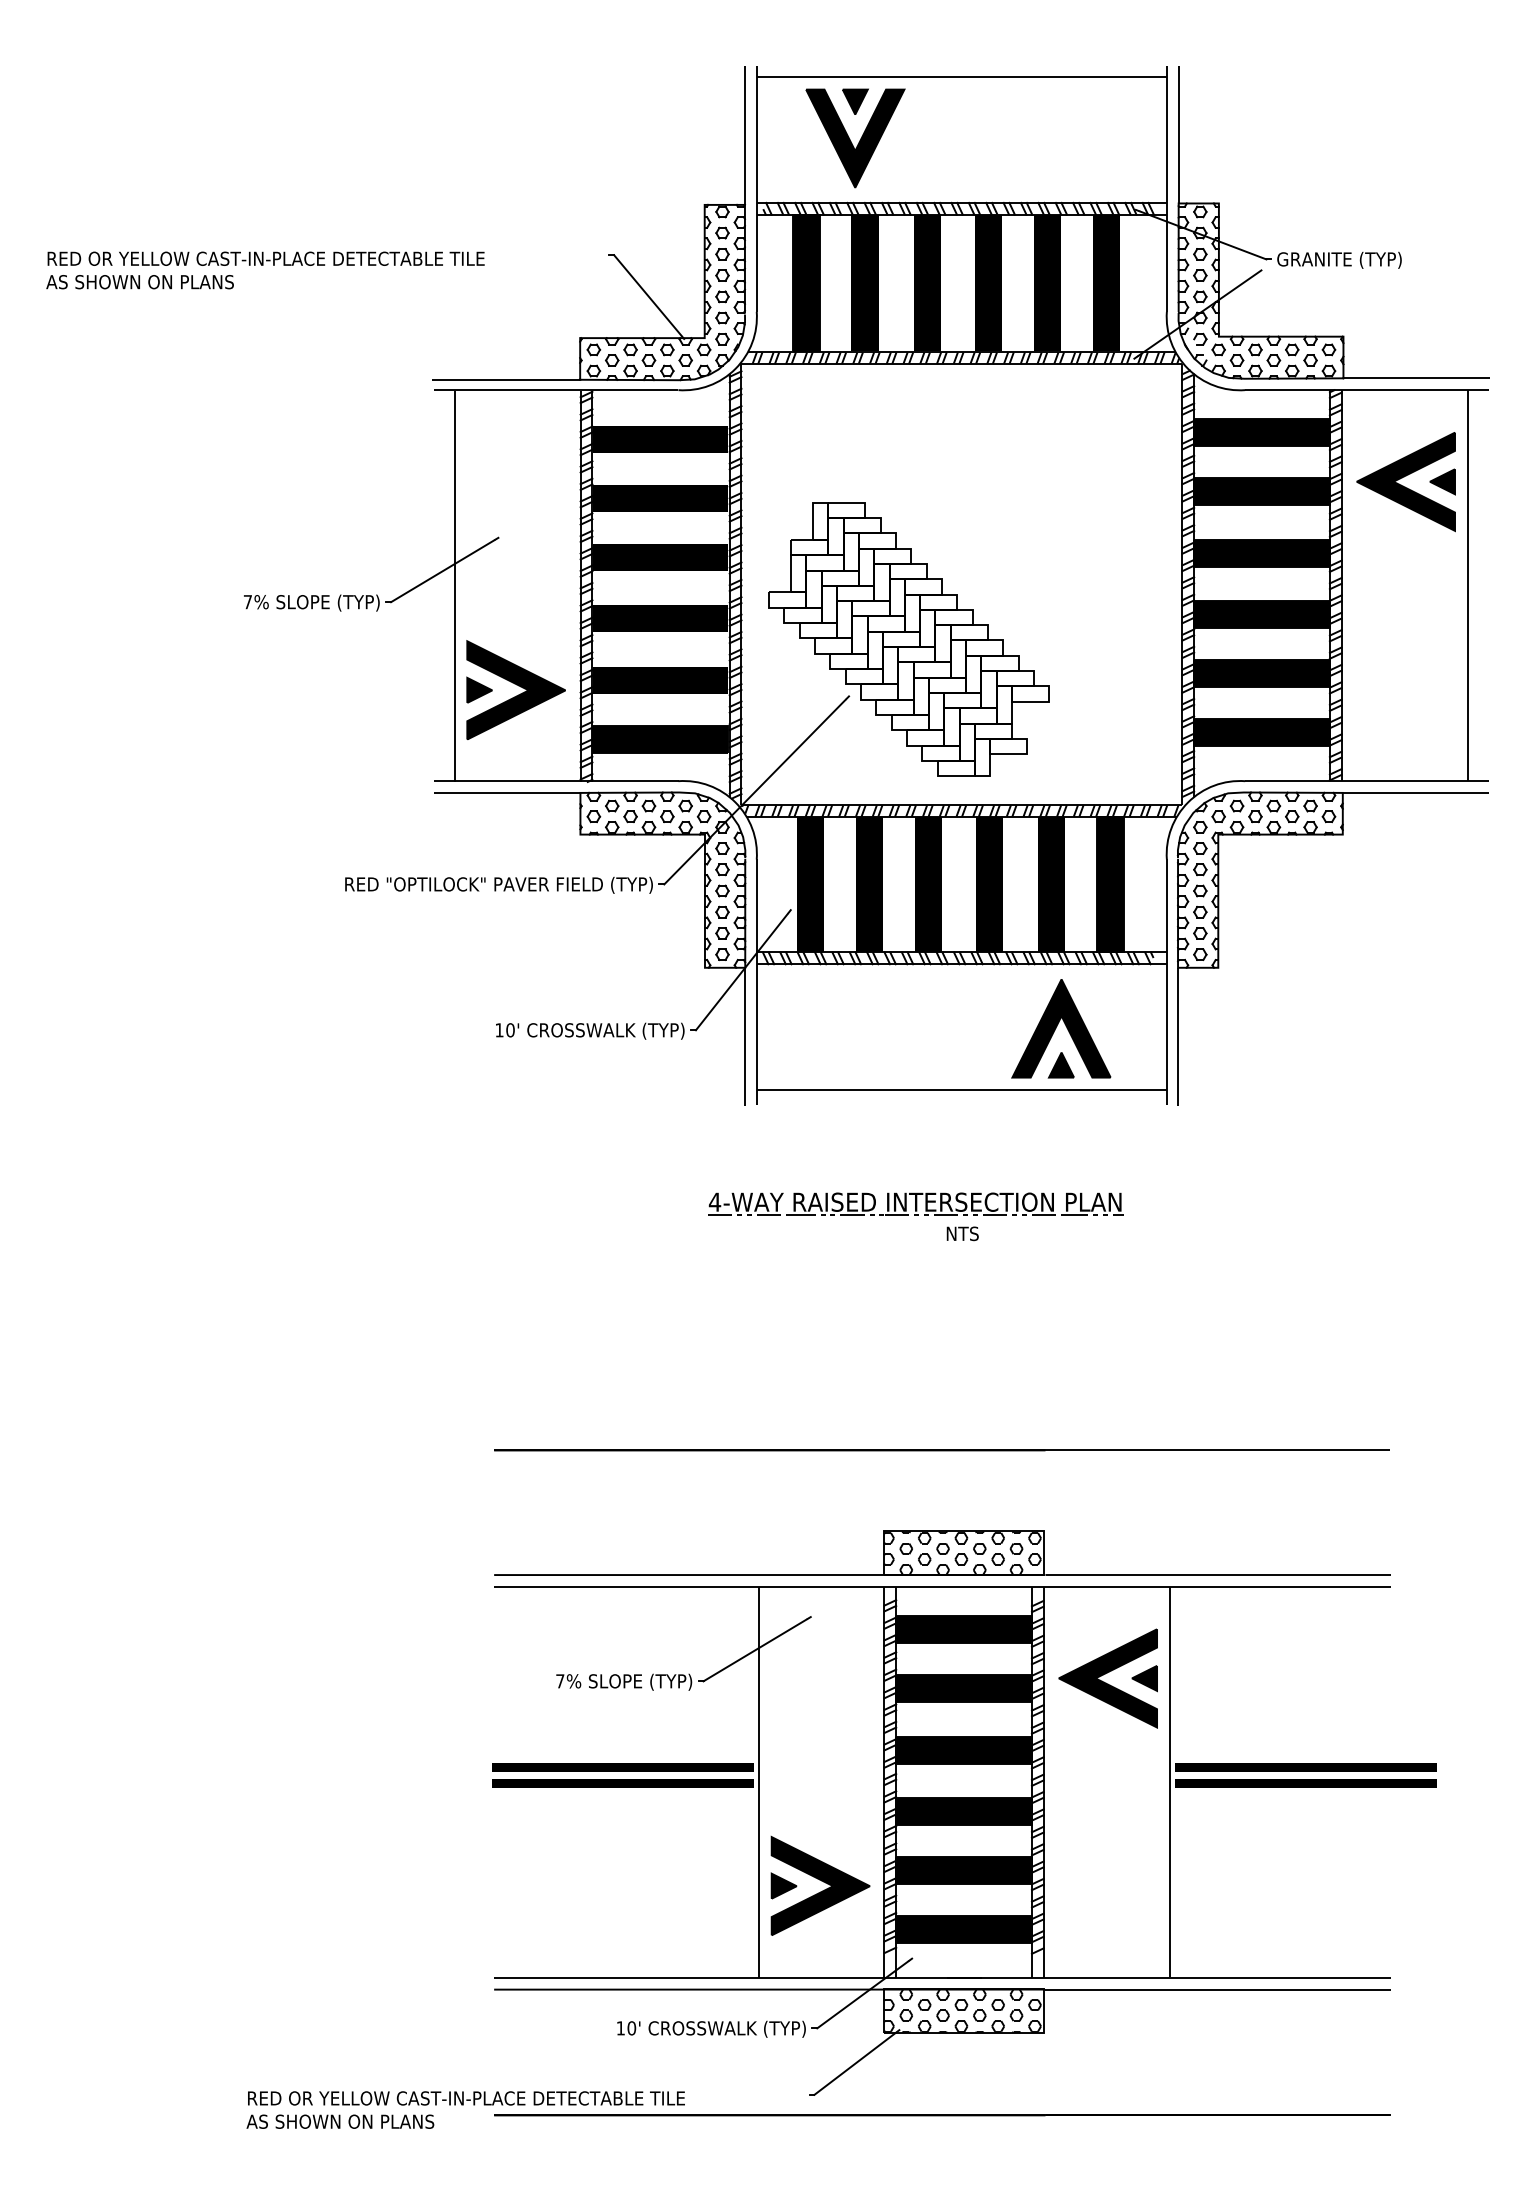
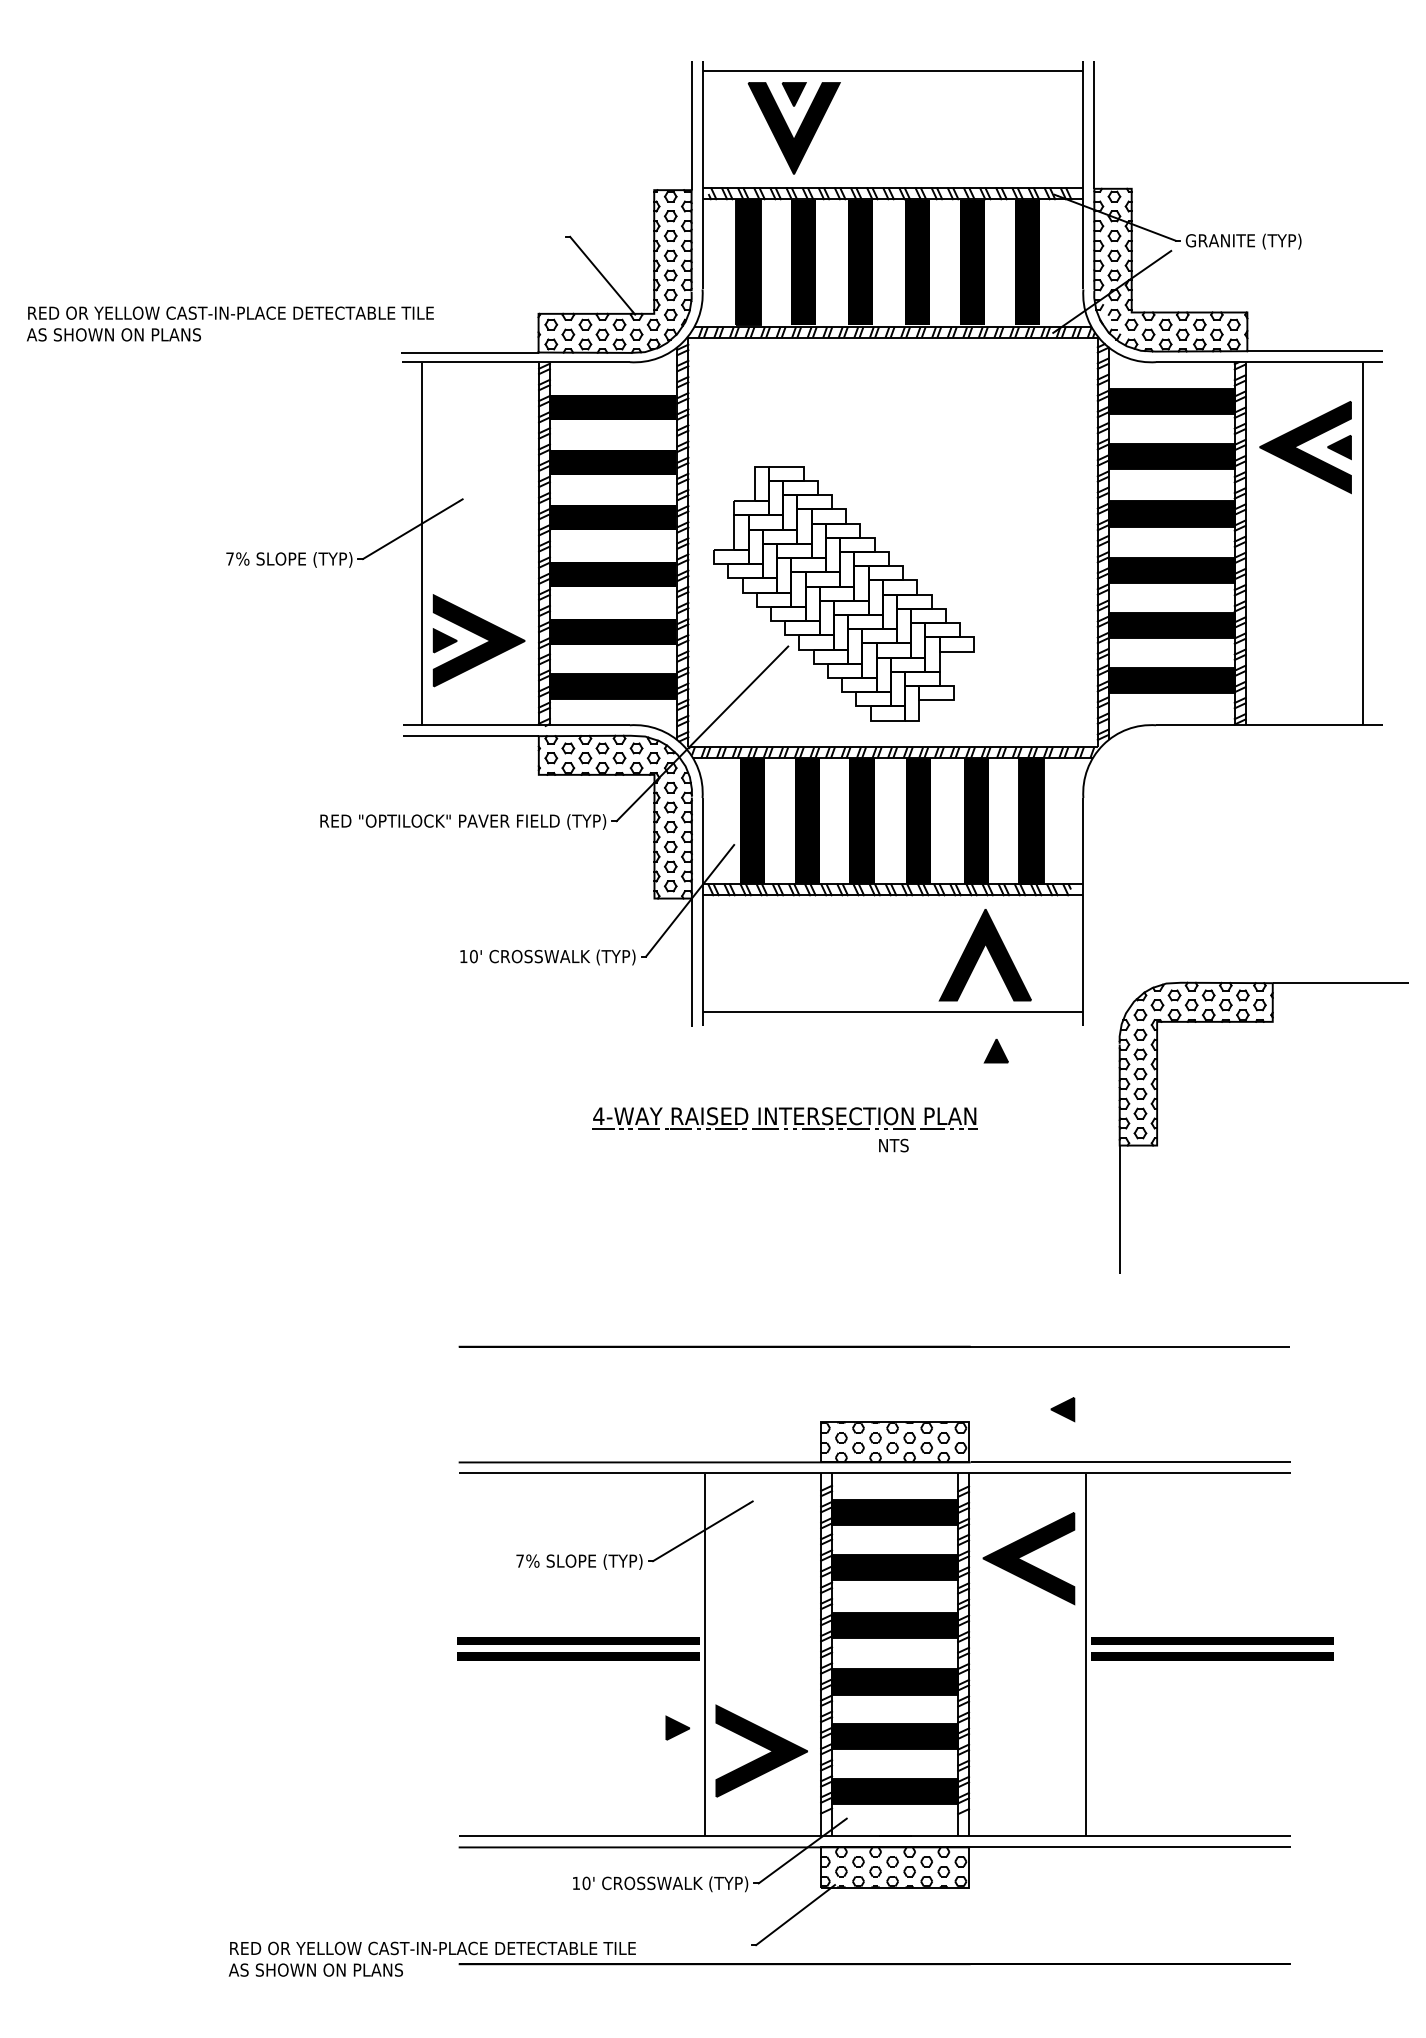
text: (265, 269) -> (230, 323), moved
part: (1332, 835) -> (1263, 1022), moved
part: (1060, 1064) -> (995, 1050), moved
part: (914, 1204) -> (784, 1118), moved
part: (1144, 1678) -> (1062, 1409), moved
part: (783, 1885) -> (677, 1727), moved

